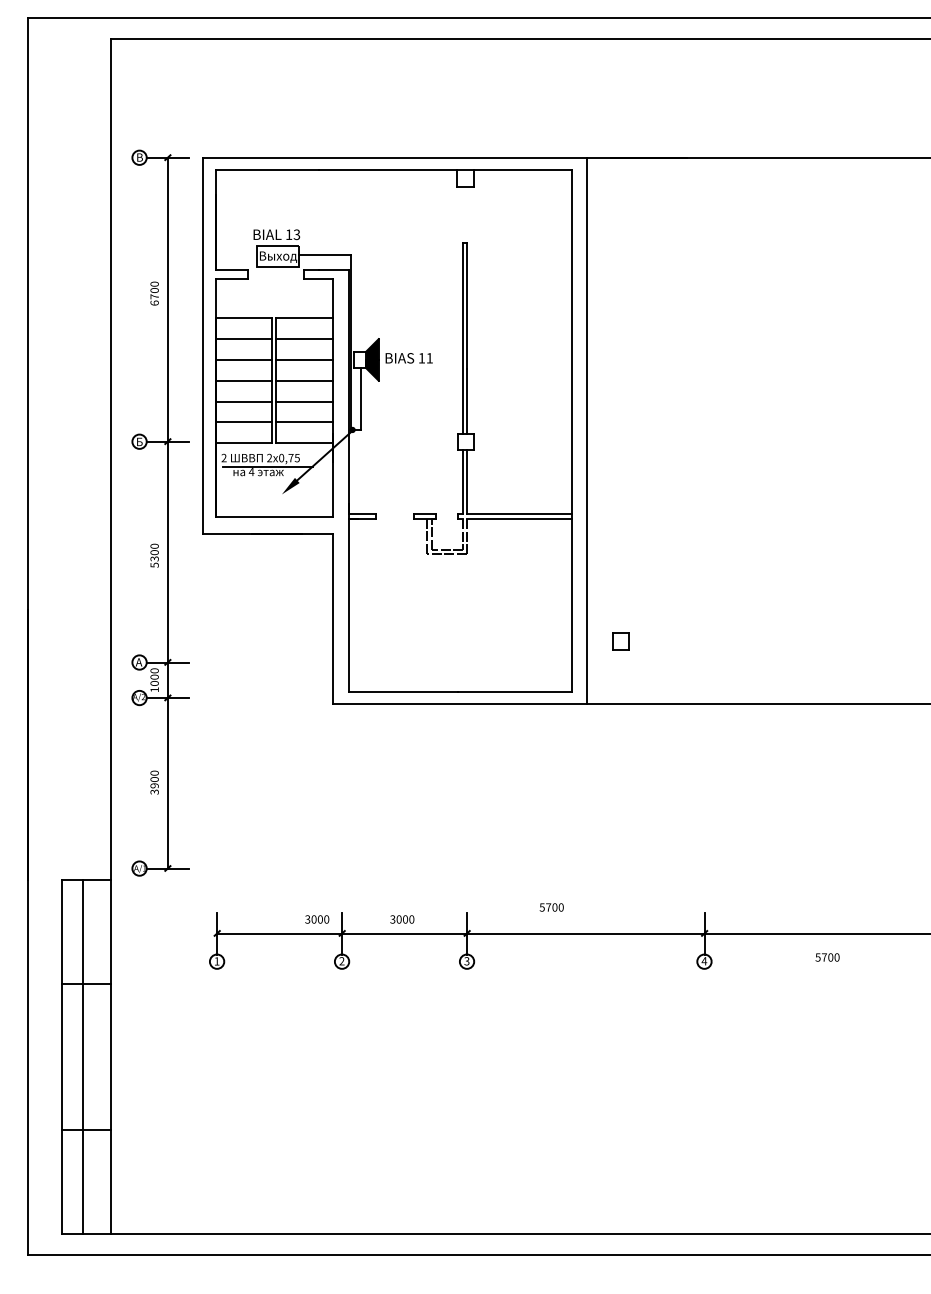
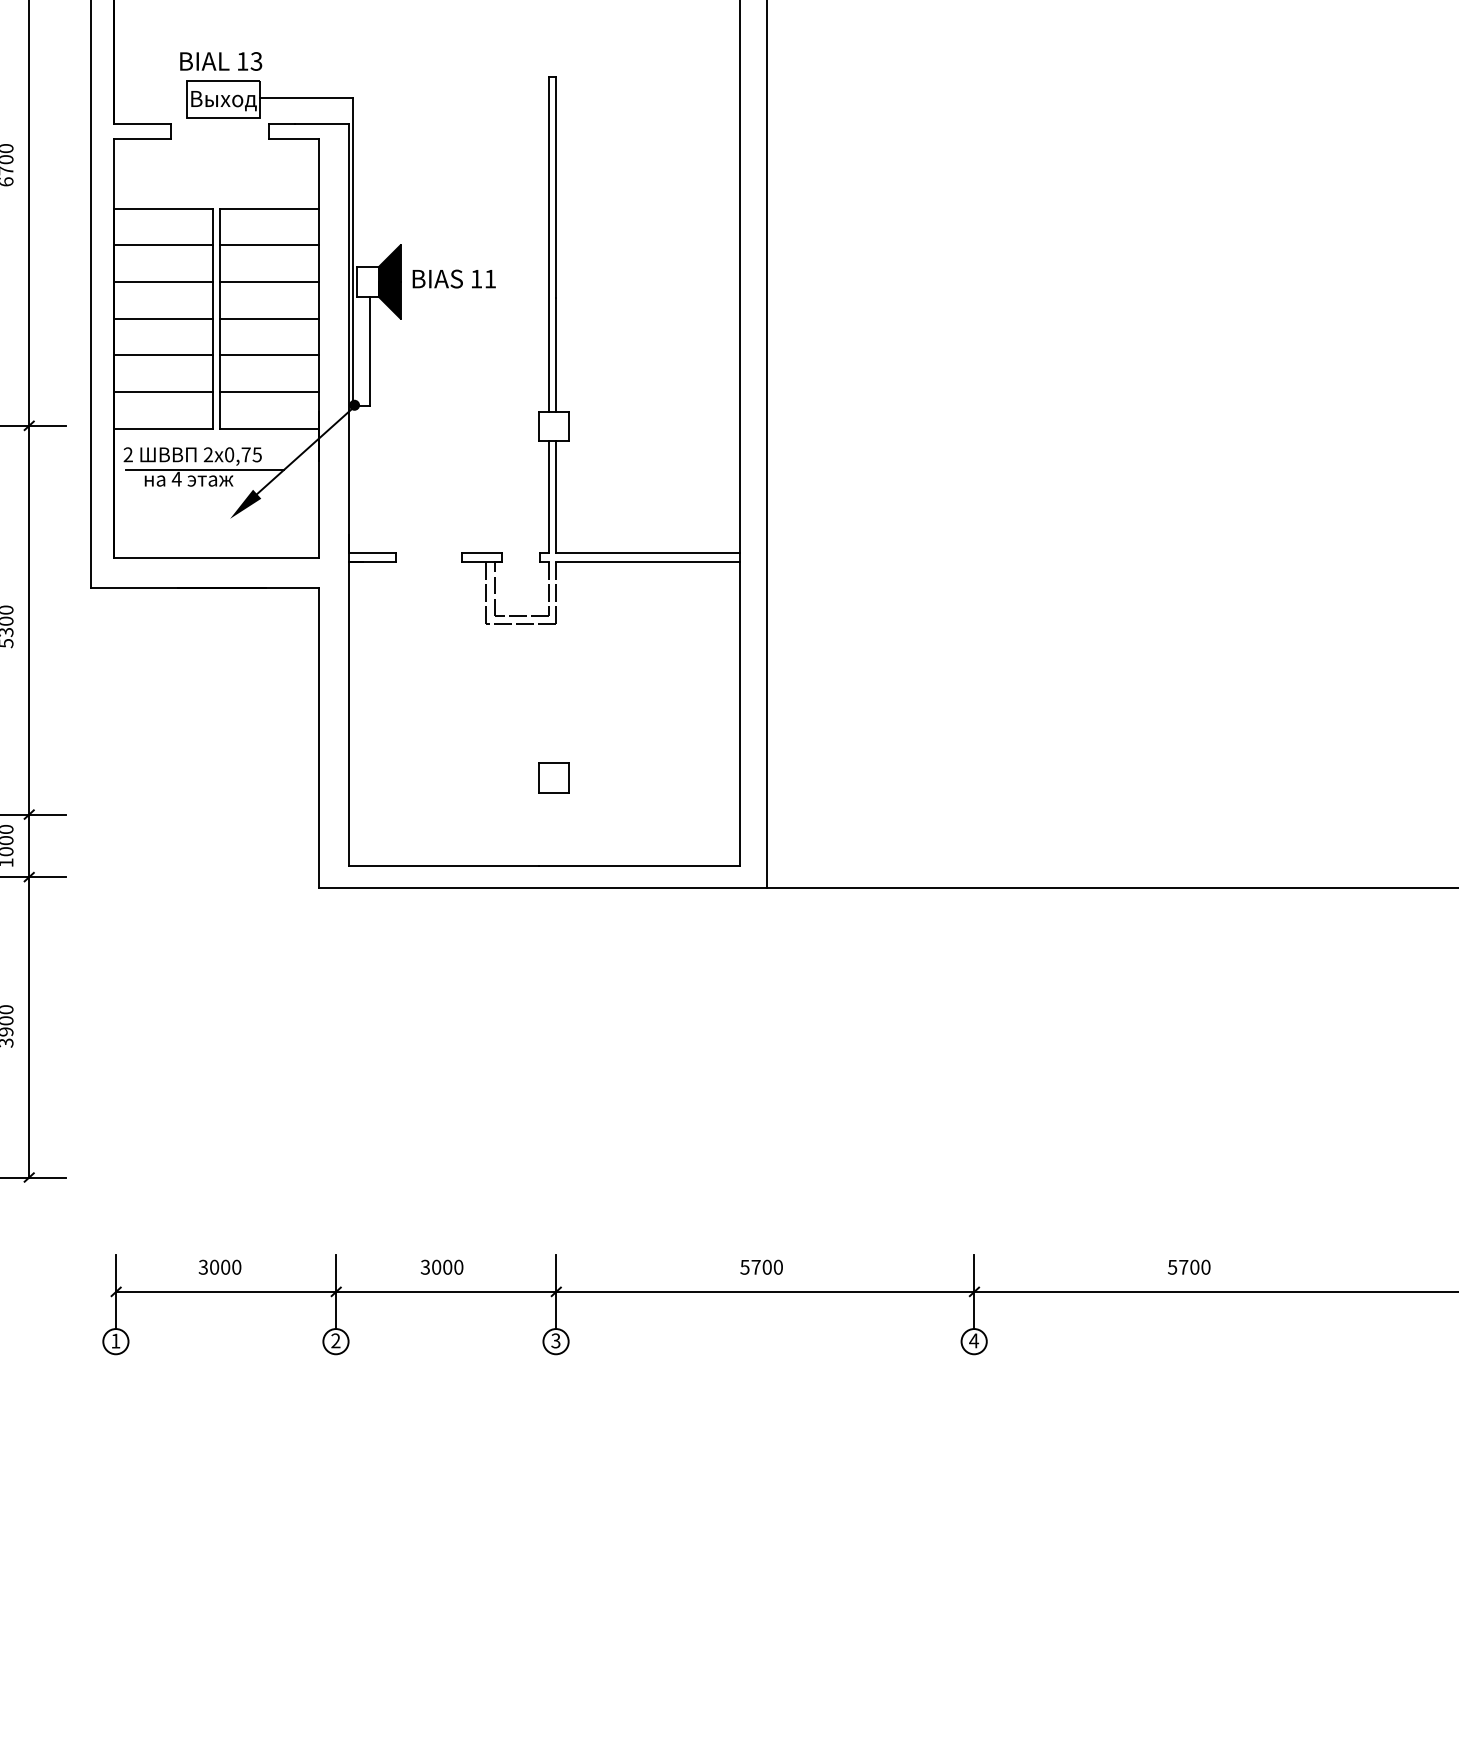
part: (620, 641) -> (553, 777), moved
text: (551, 907) -> (761, 1267), moved
text: (317, 919) -> (220, 1267), moved
text: (827, 957) -> (1189, 1267), moved

